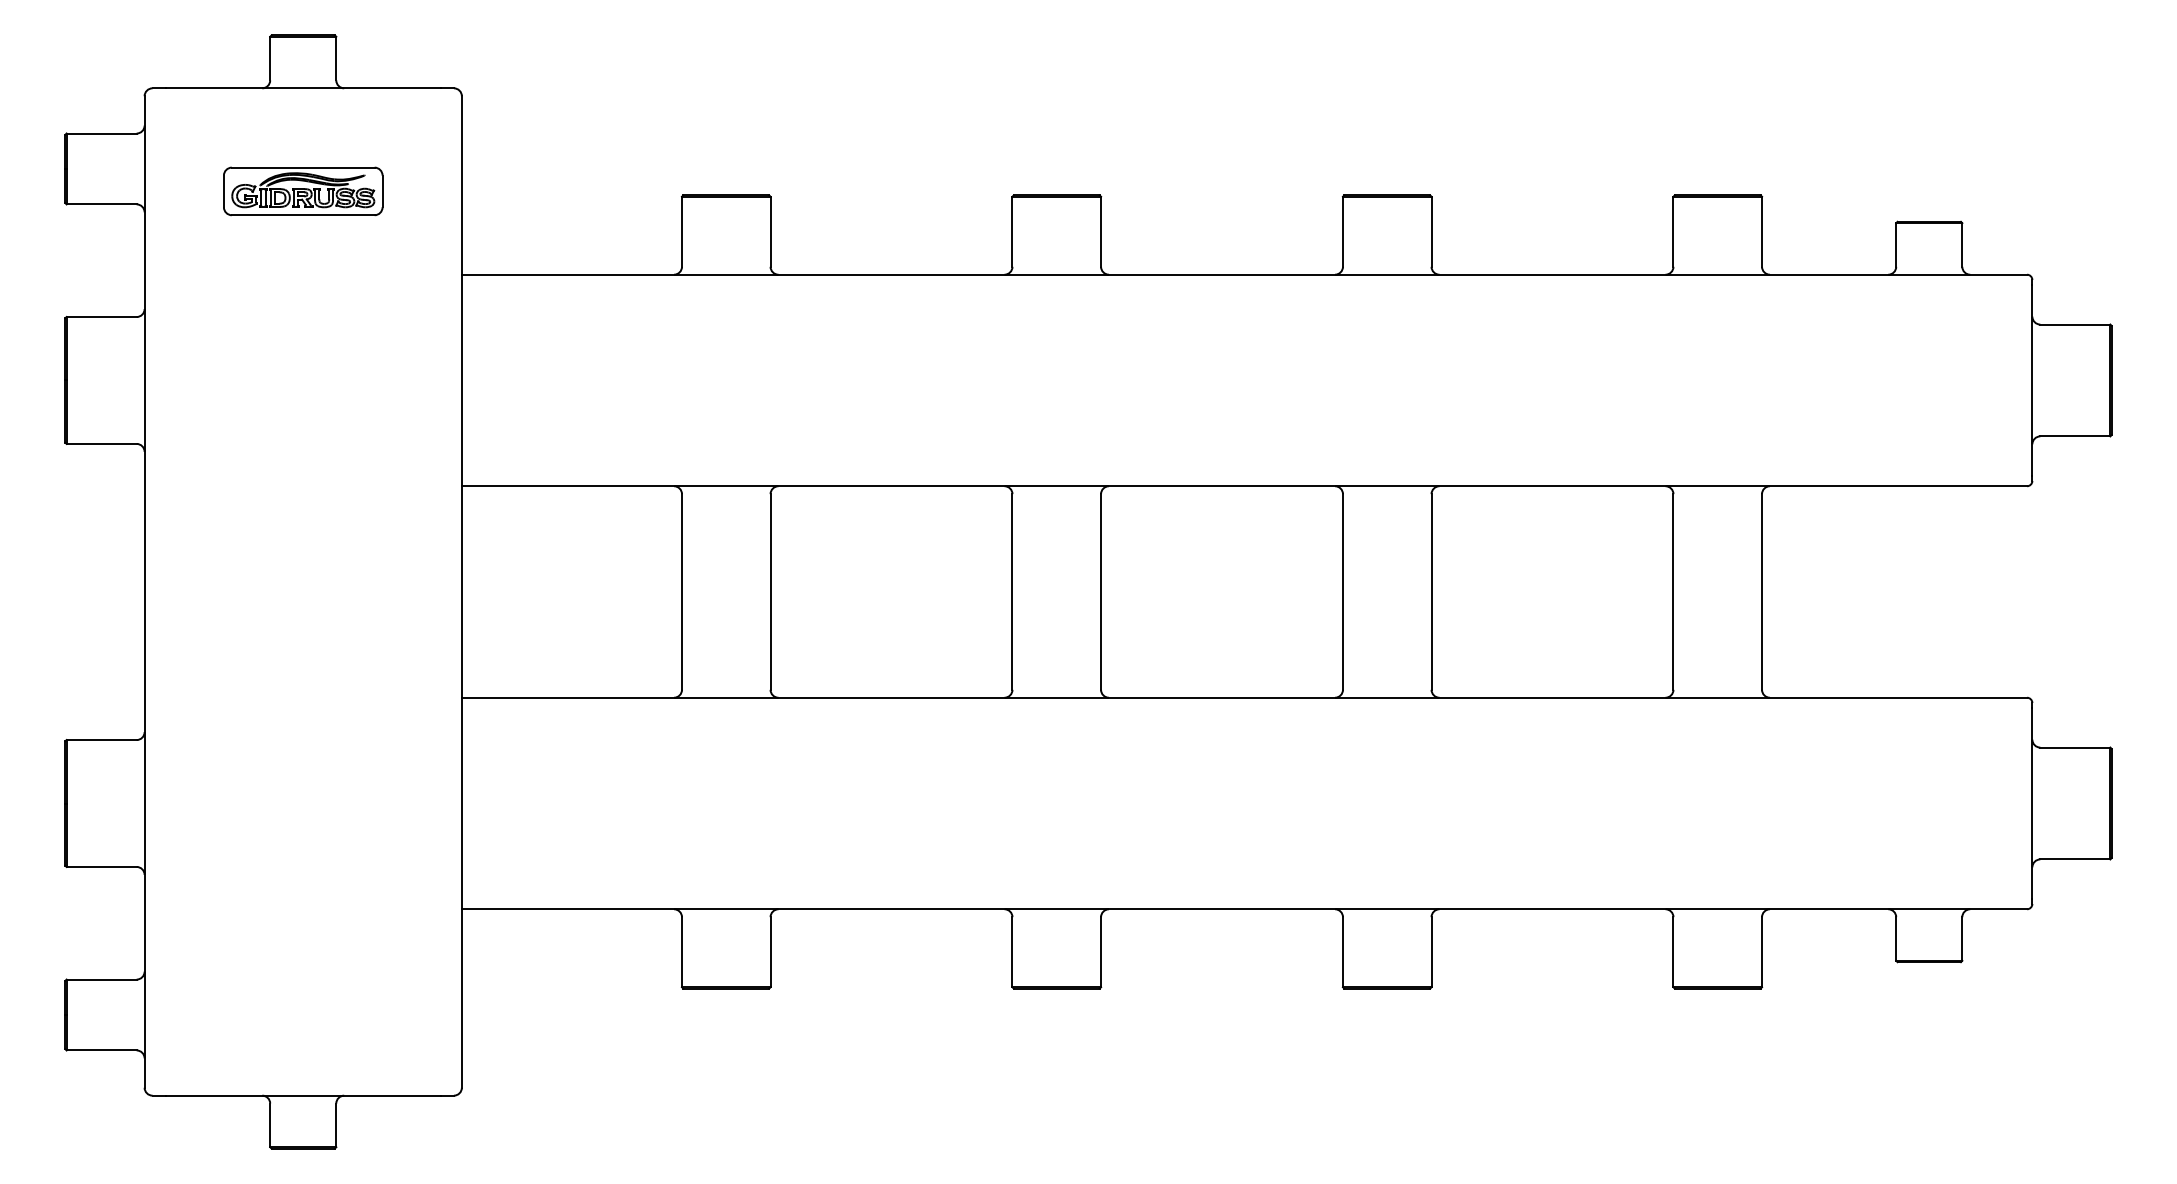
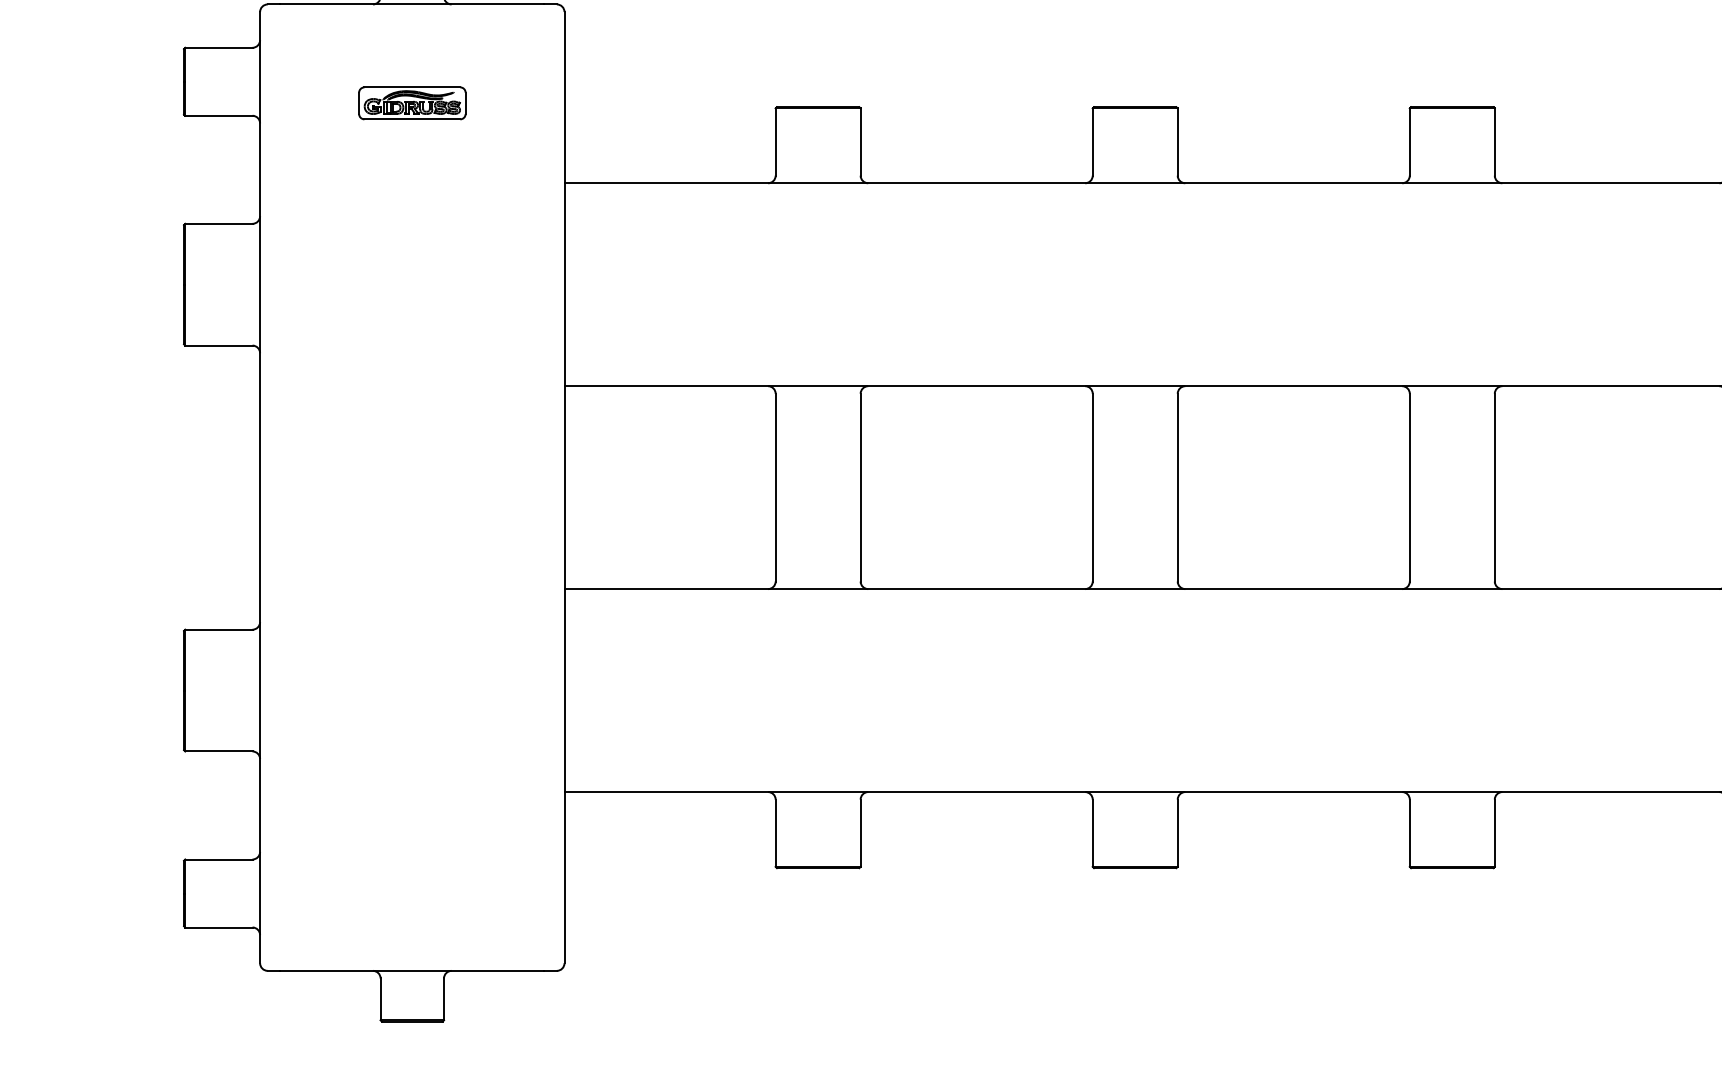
part: (303, 191) -> (412, 103), size x0.7

